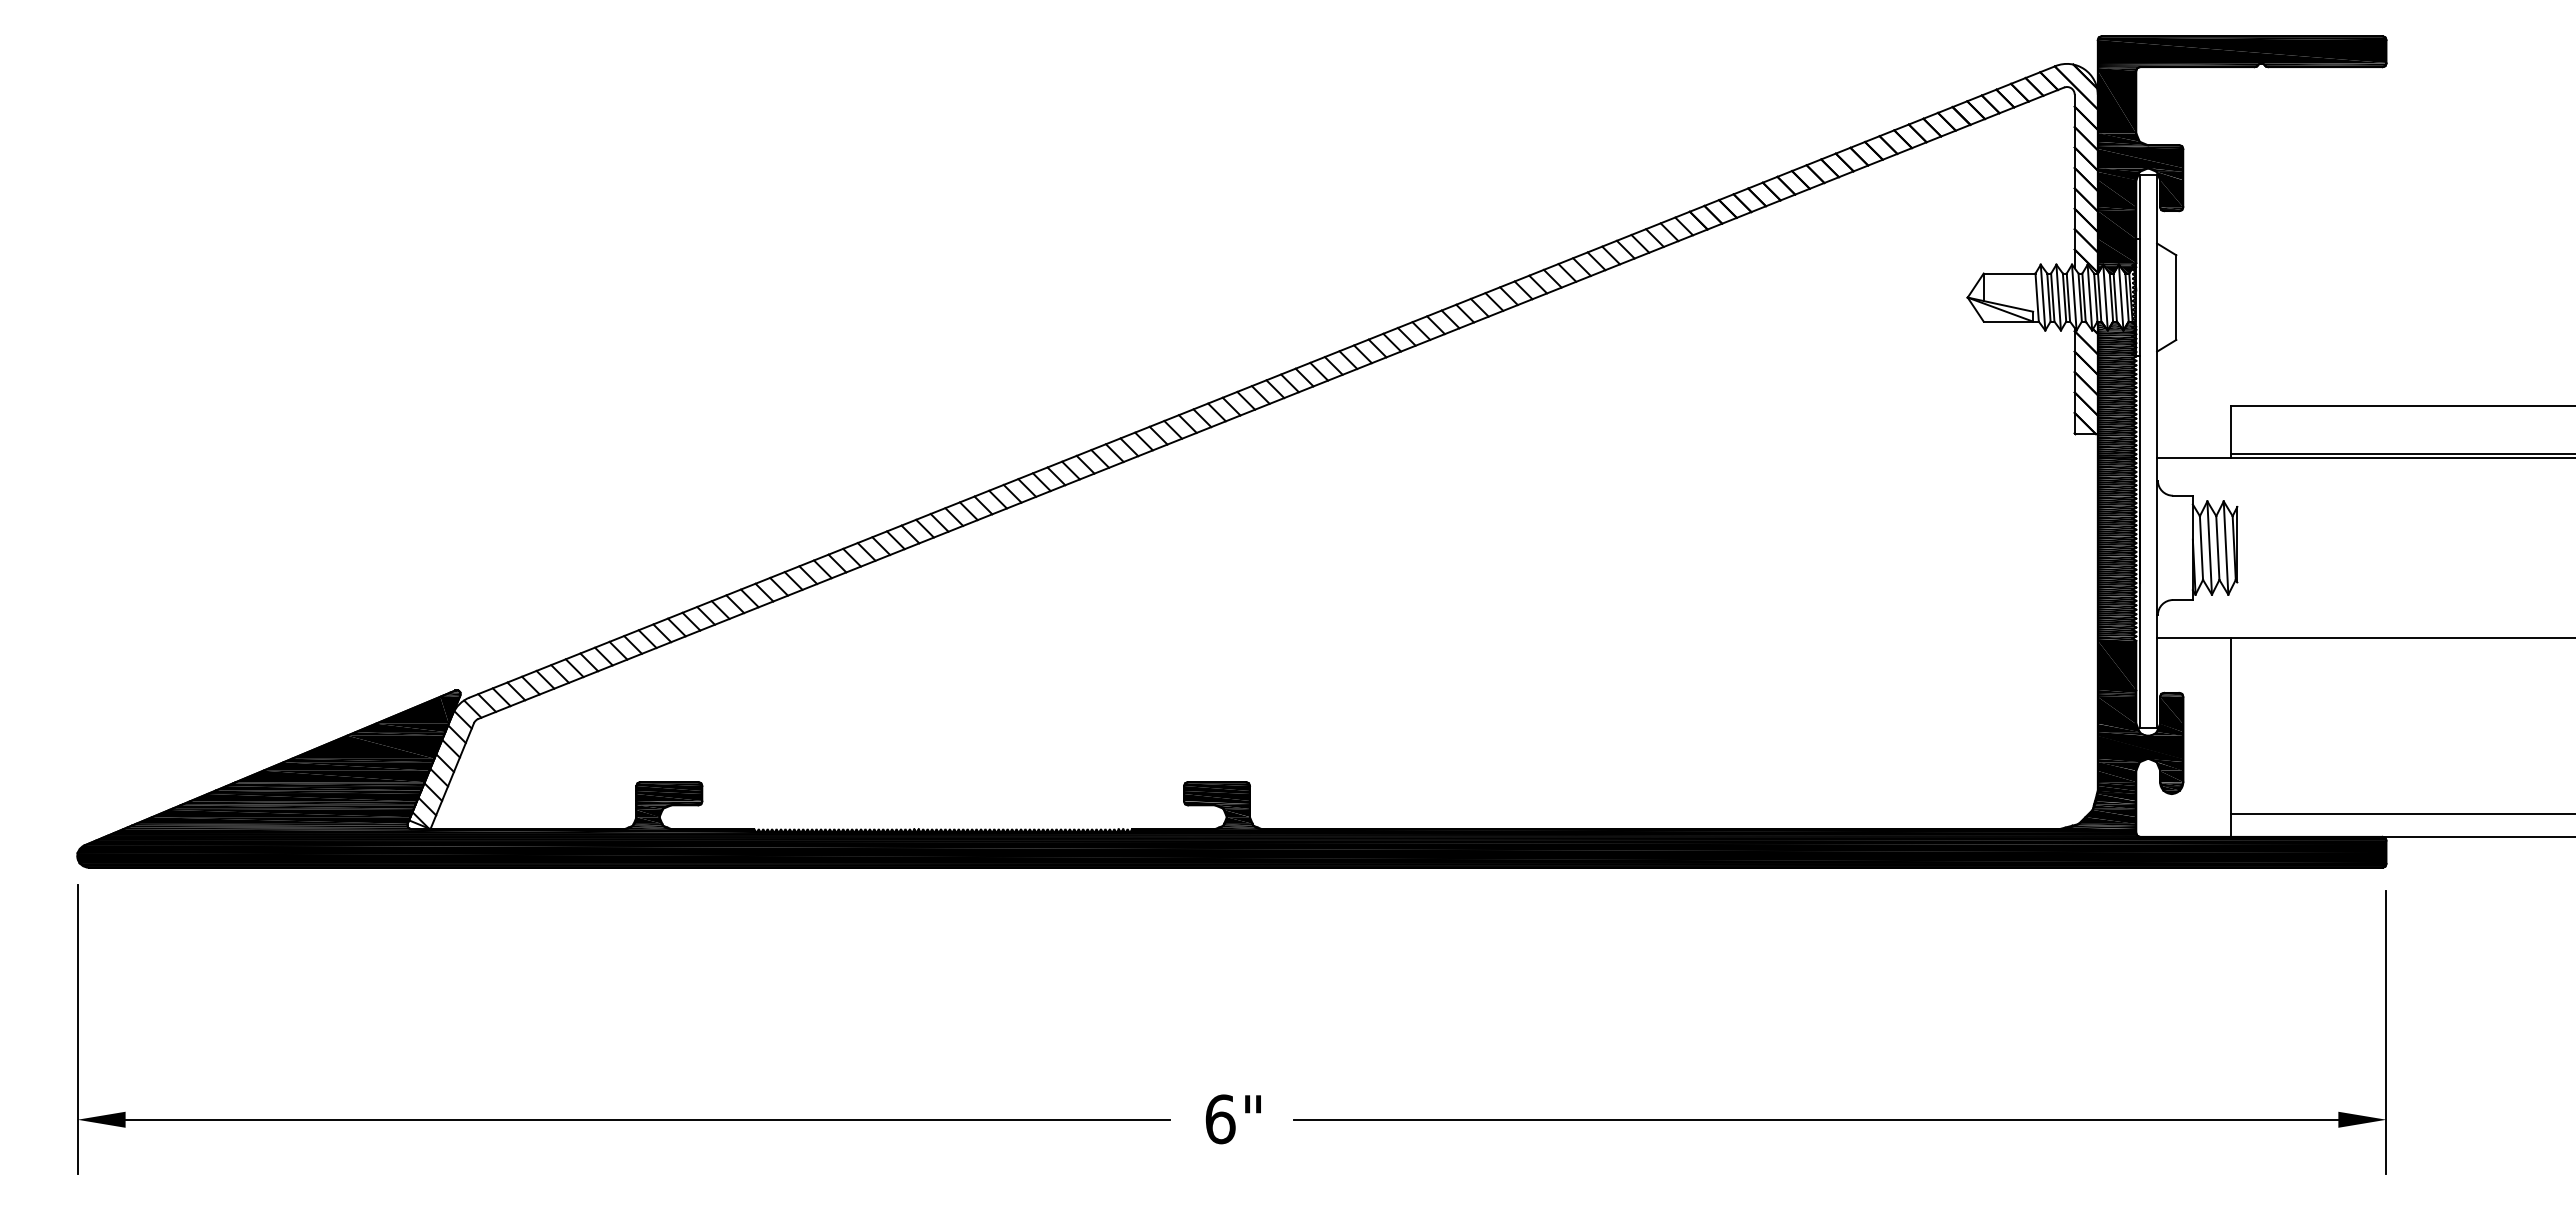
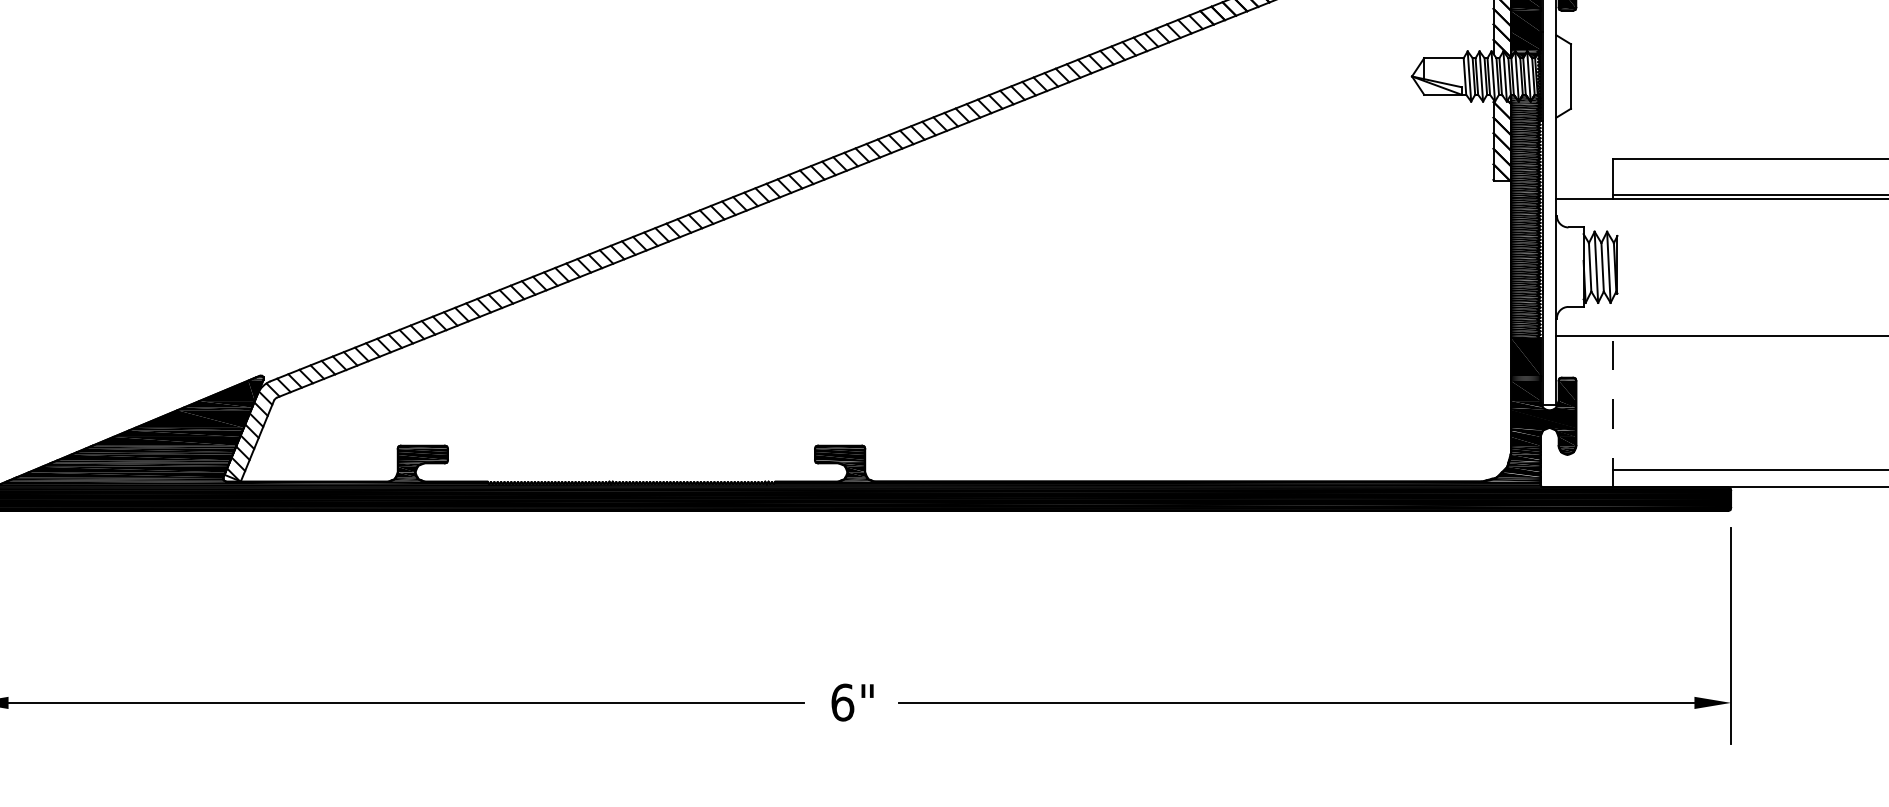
line: (2231, 736) -> (1613, 410), solid -> dashed

